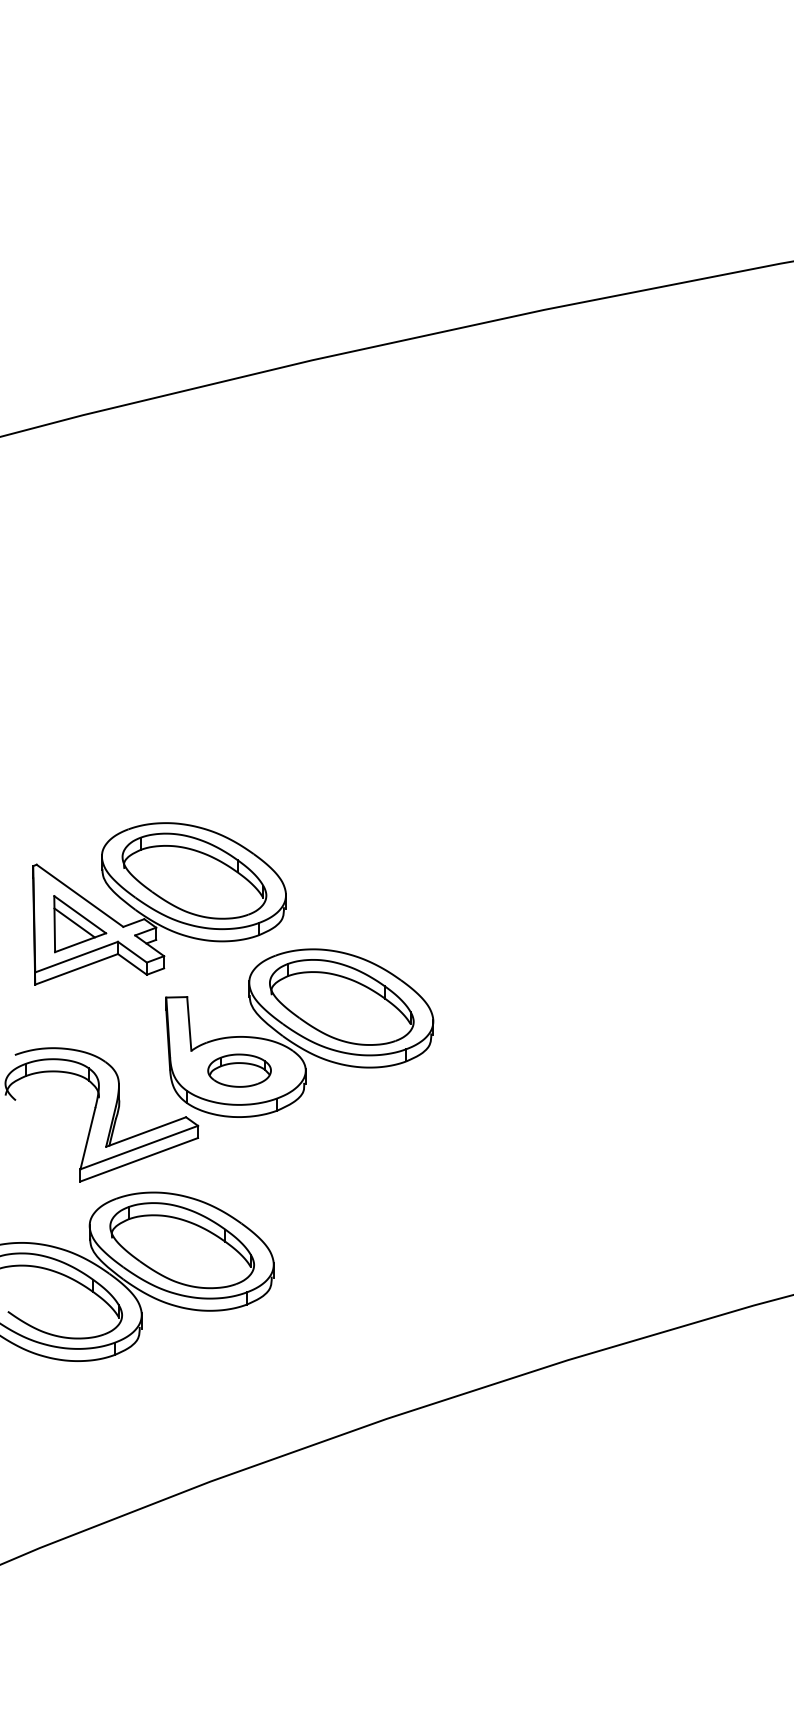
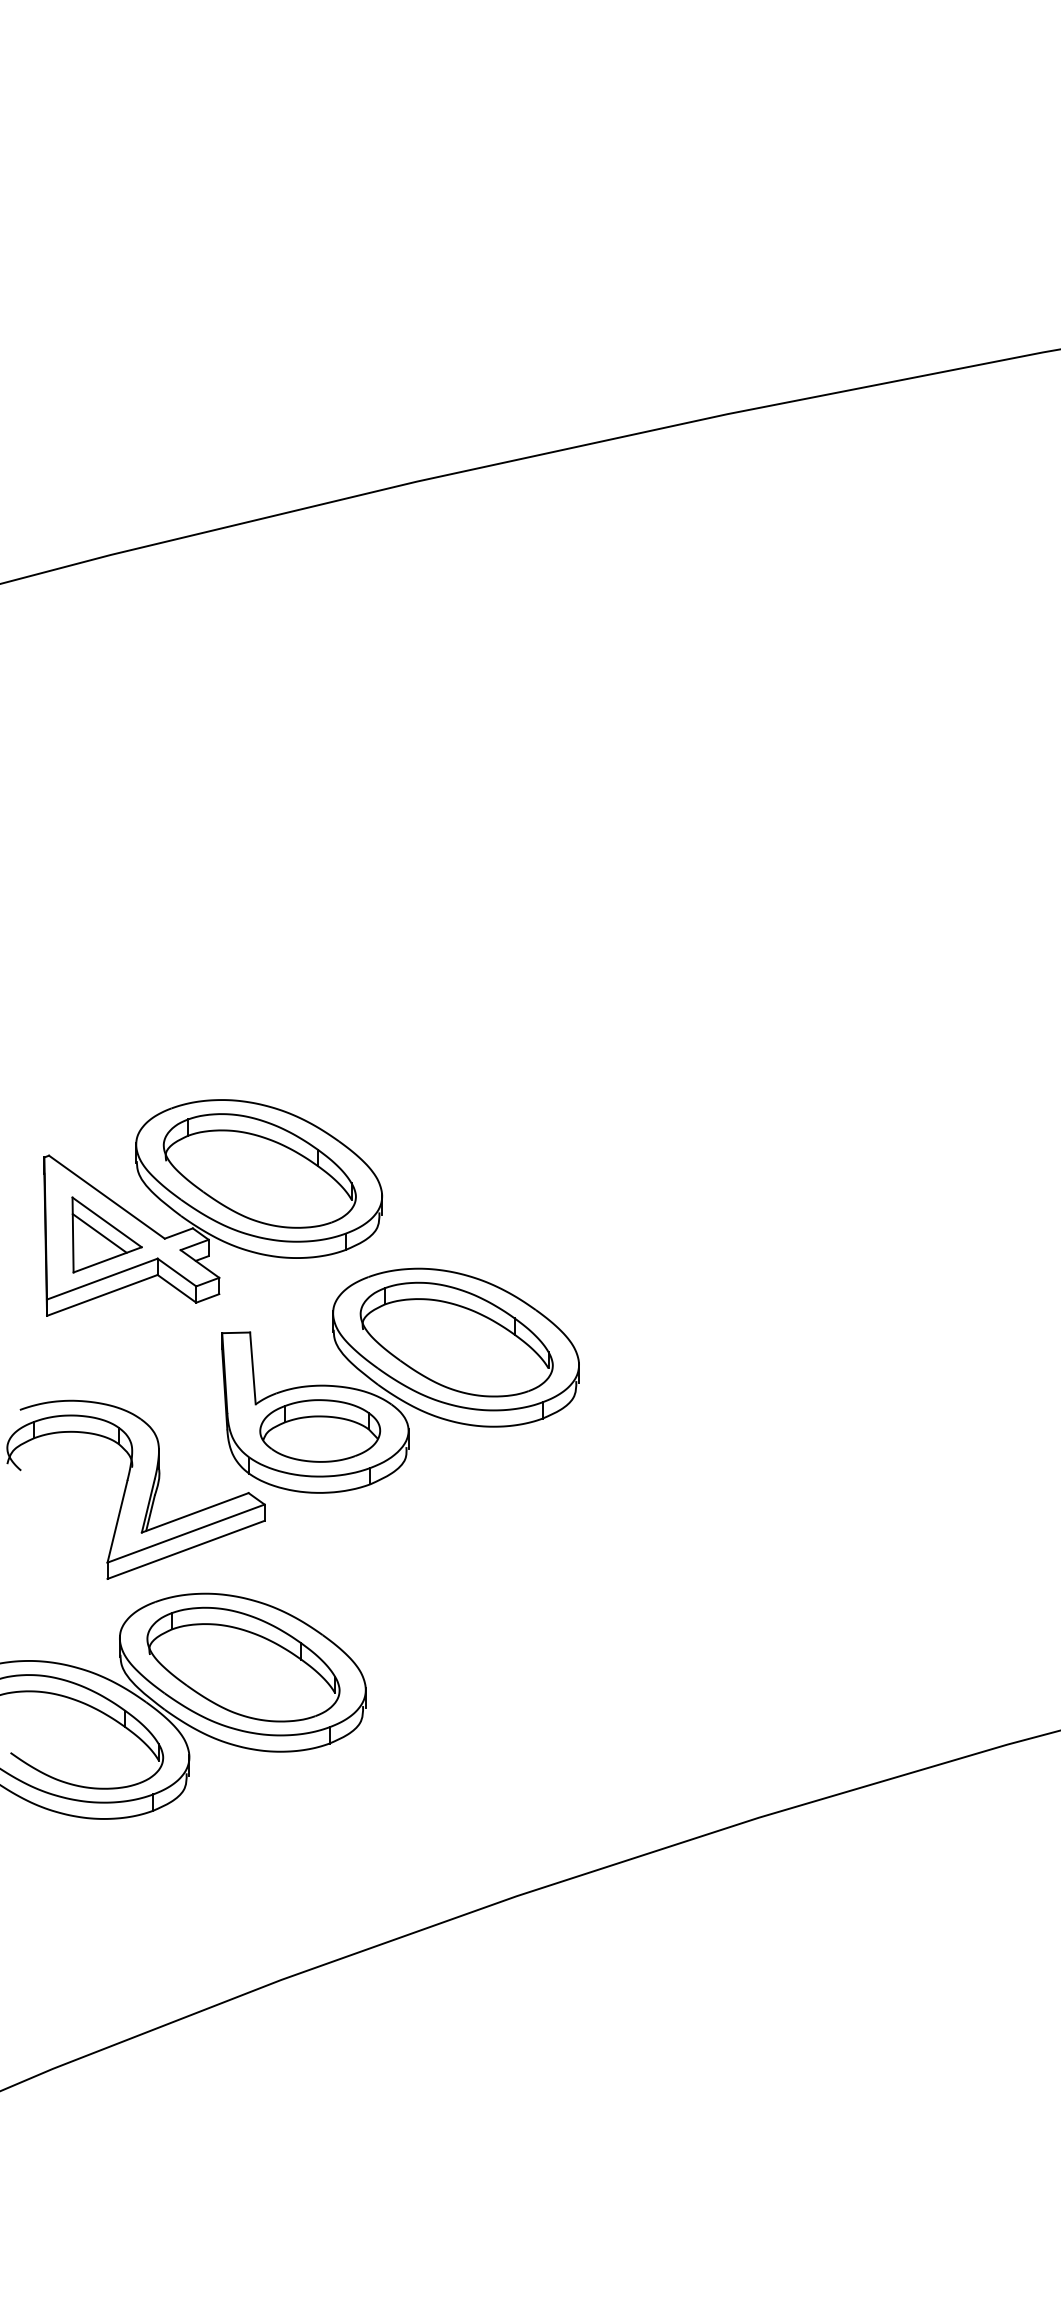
part: (239, 1070) -> (320, 1430), size x1.43

